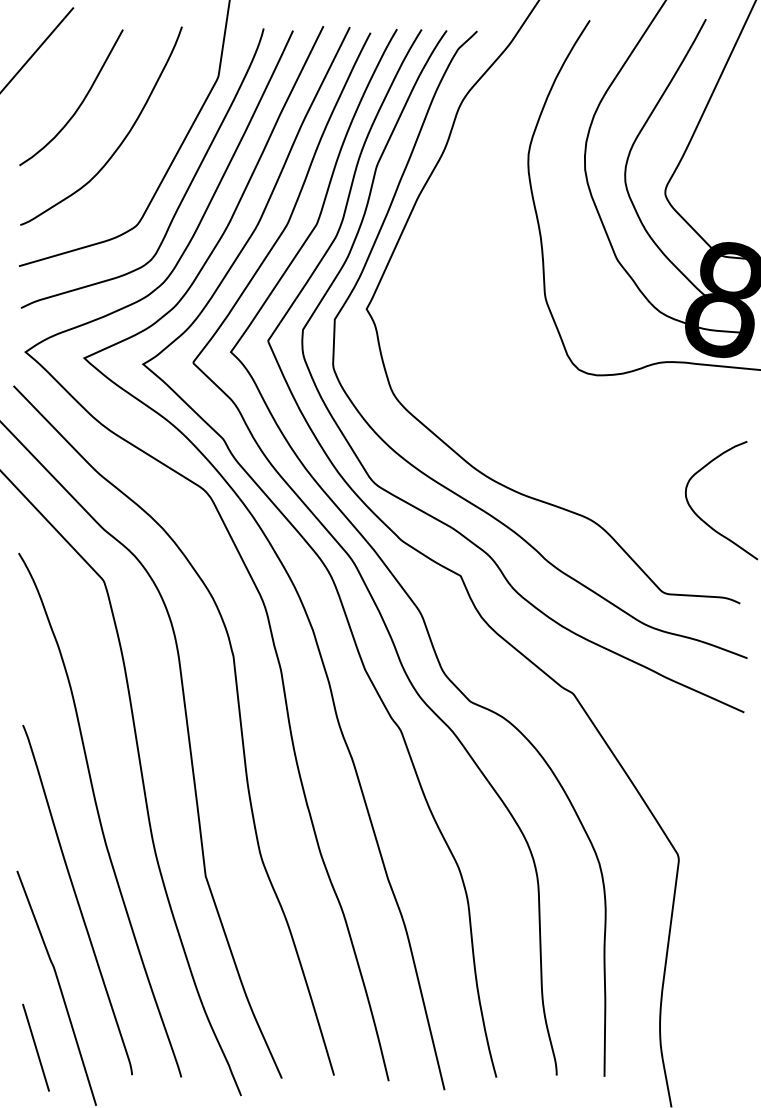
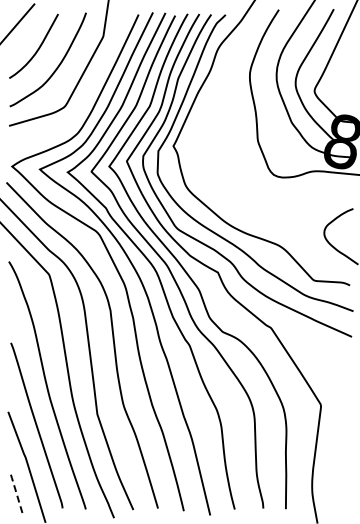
curve: (182, 193) -> (86, 91), removed
line: (36, 1047) -> (17, 495), solid -> dashed

